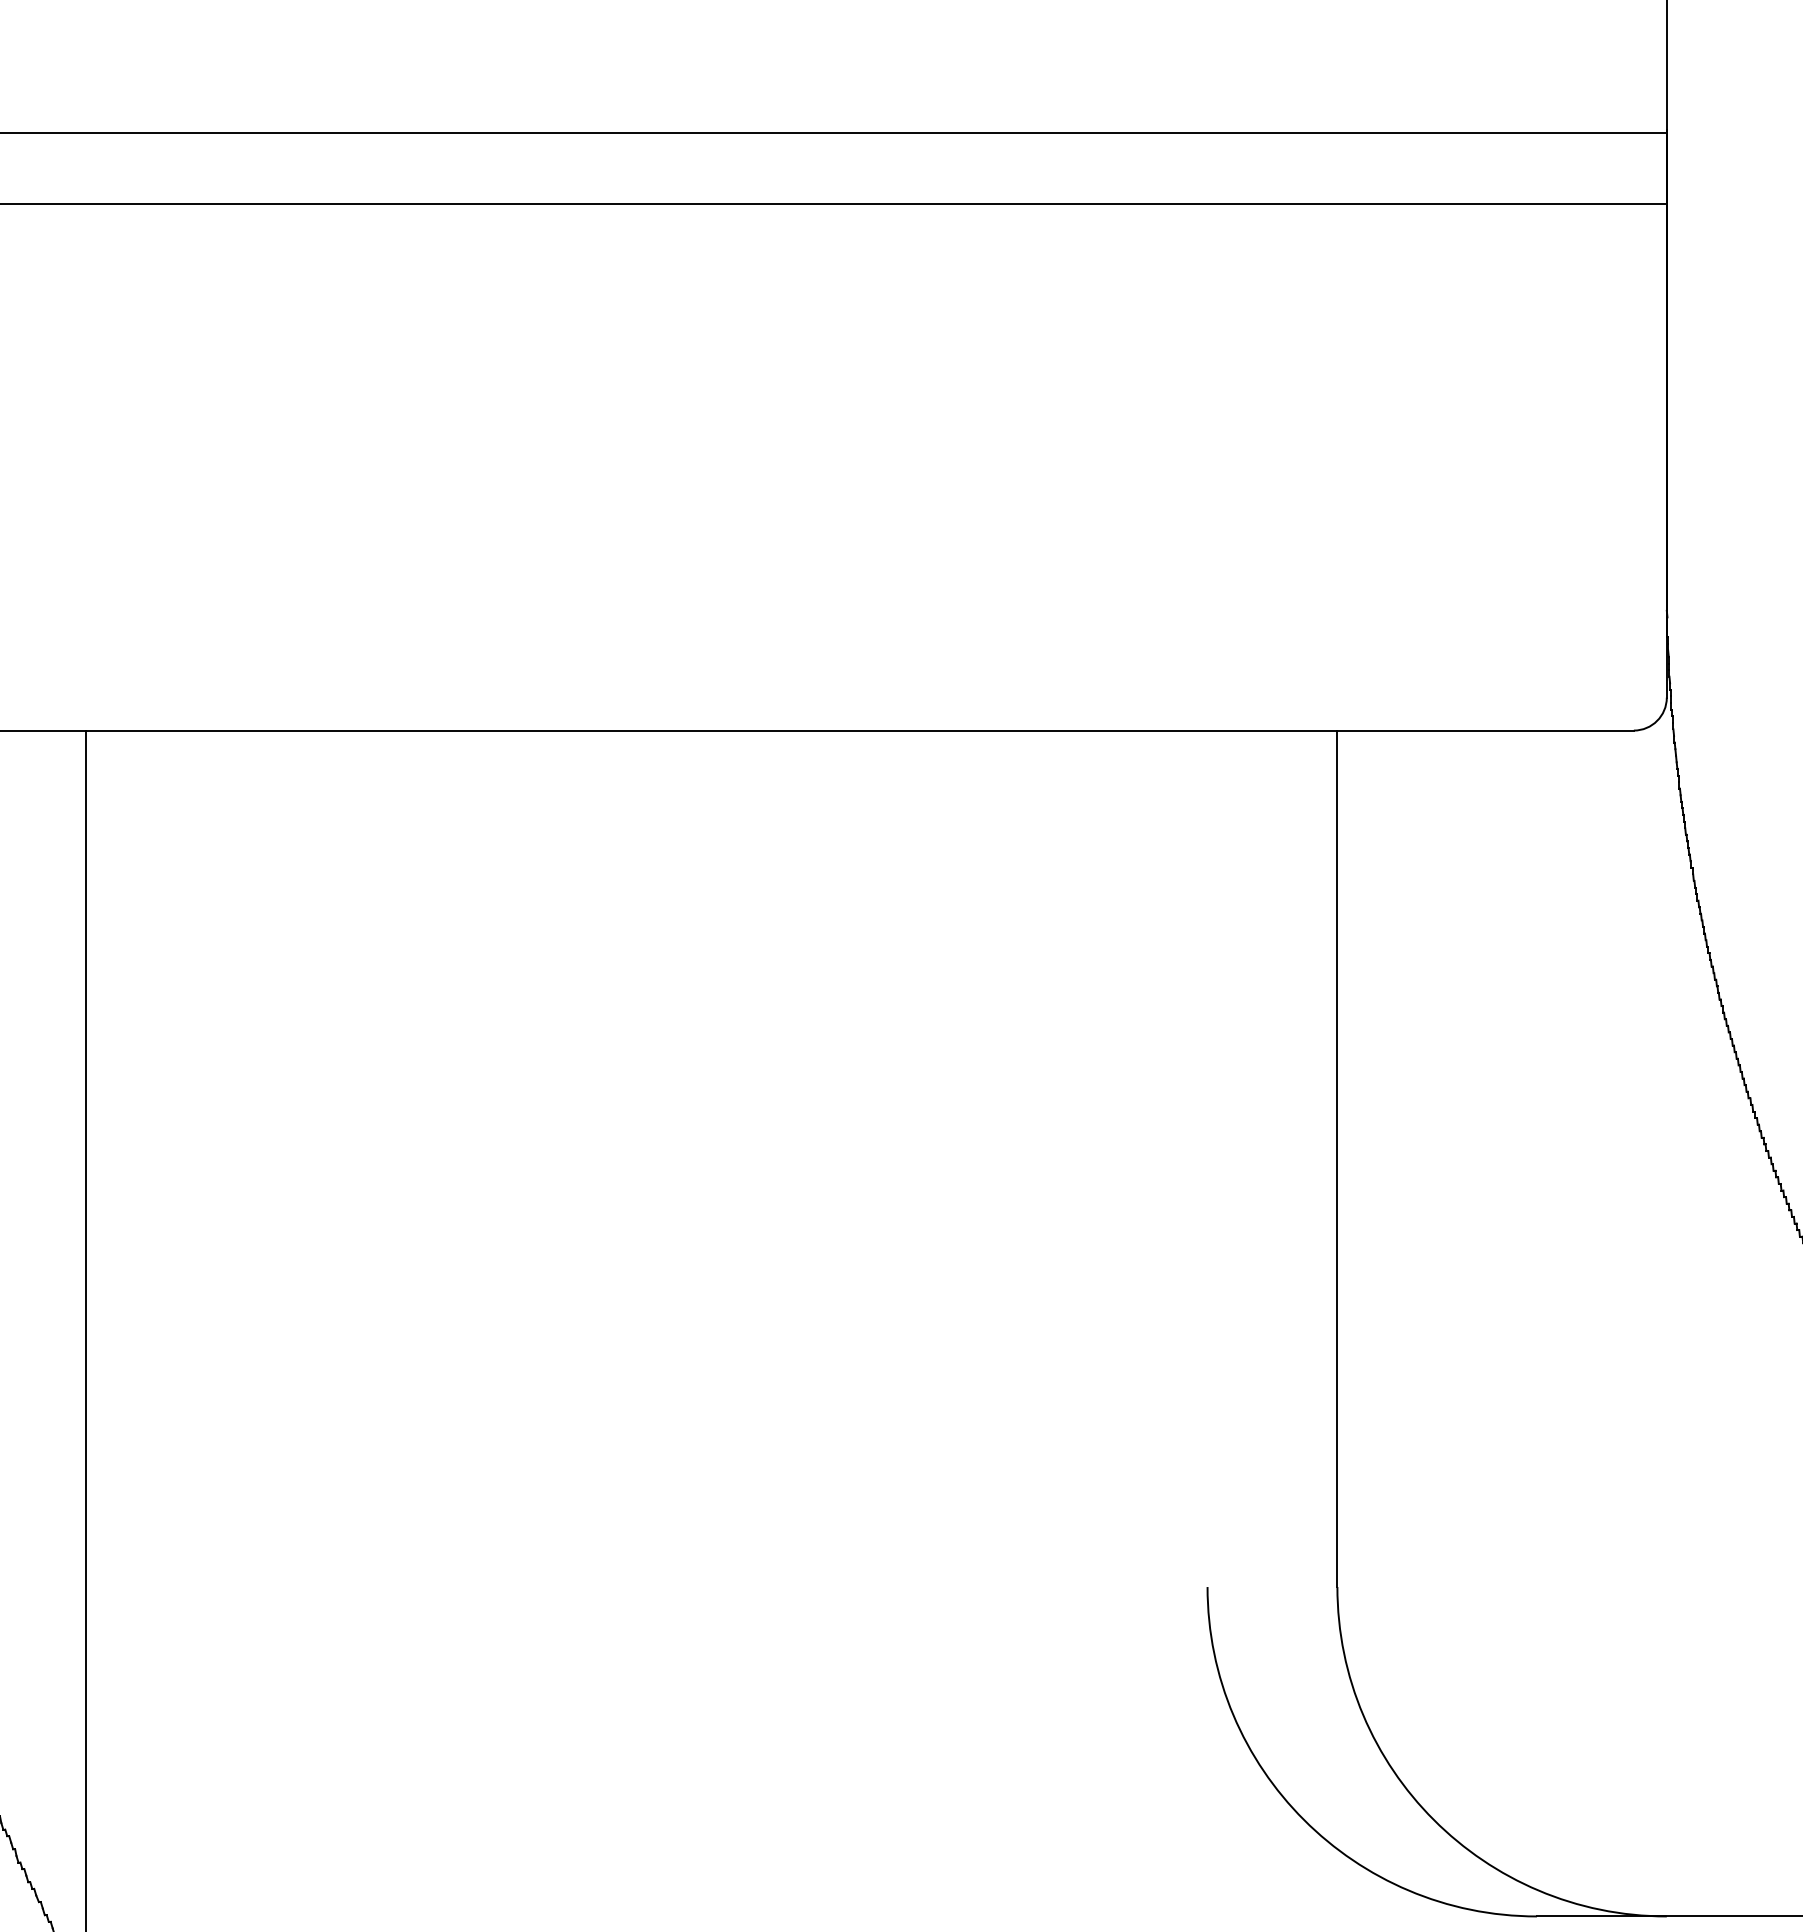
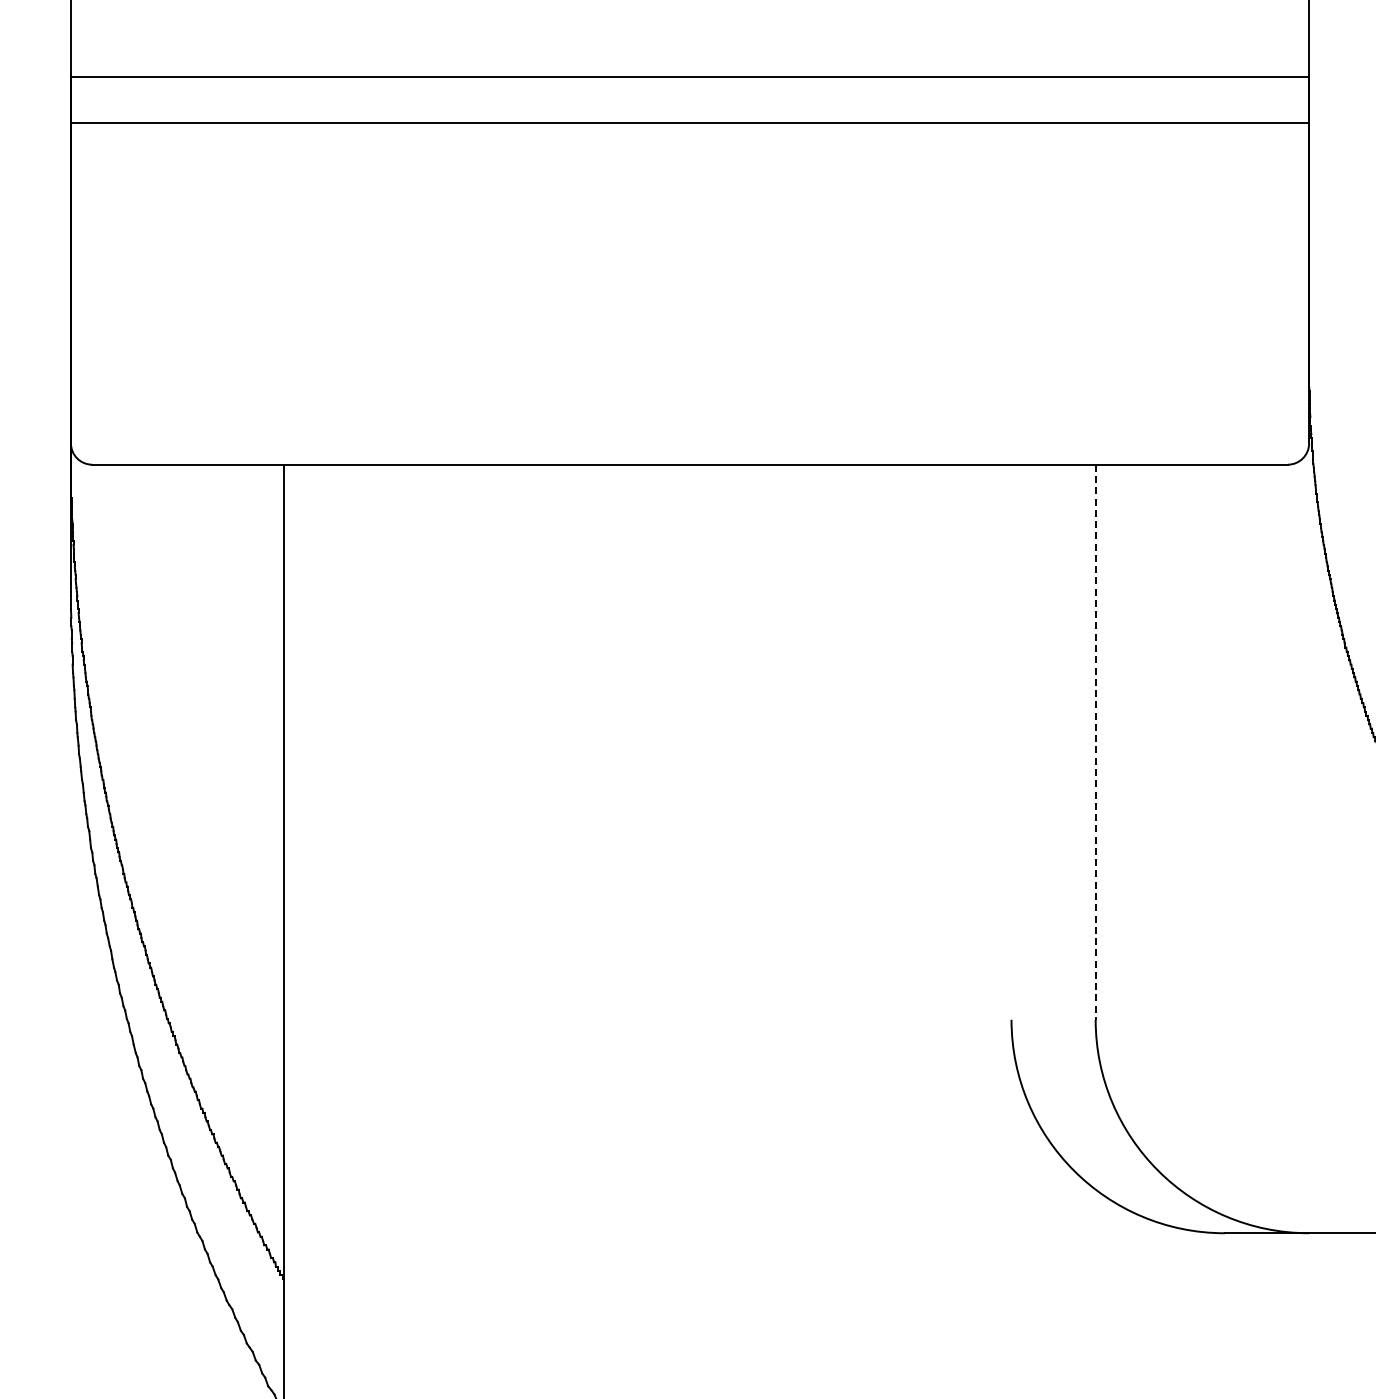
line: (1337, 1159) -> (1095, 742), solid -> dashed

